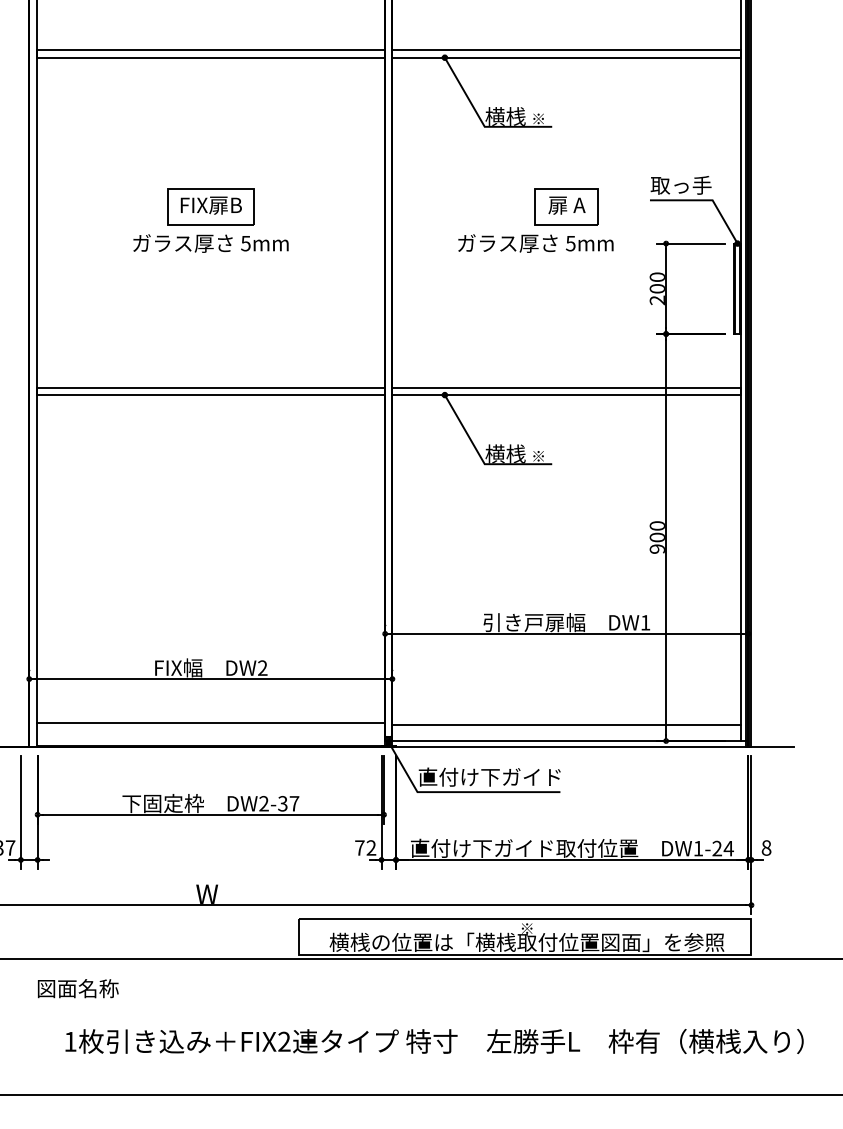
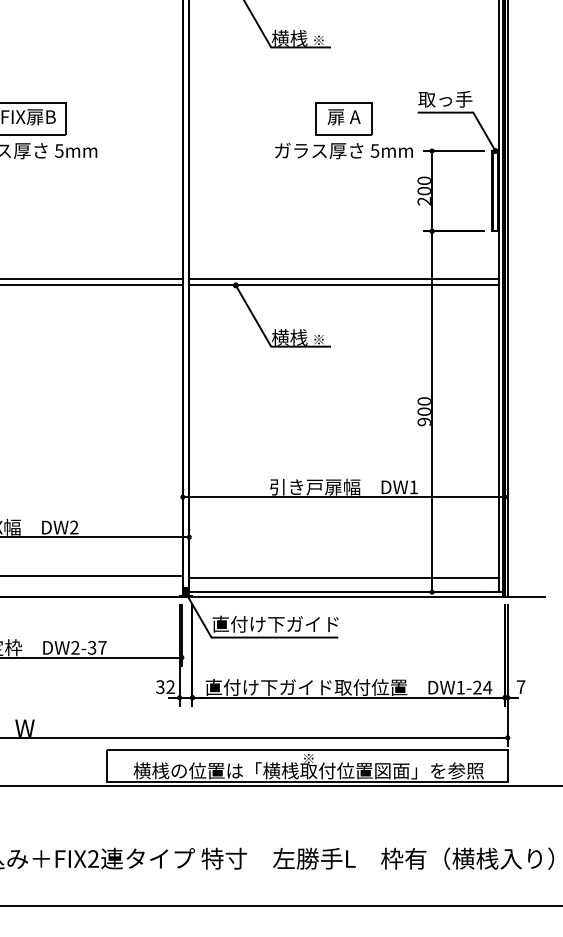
text: (535, 243) -> (343, 150), moved
text: (359, 847) -> (160, 686), 72 -> 32
text: (766, 847) -> (521, 686), 8 -> 7

